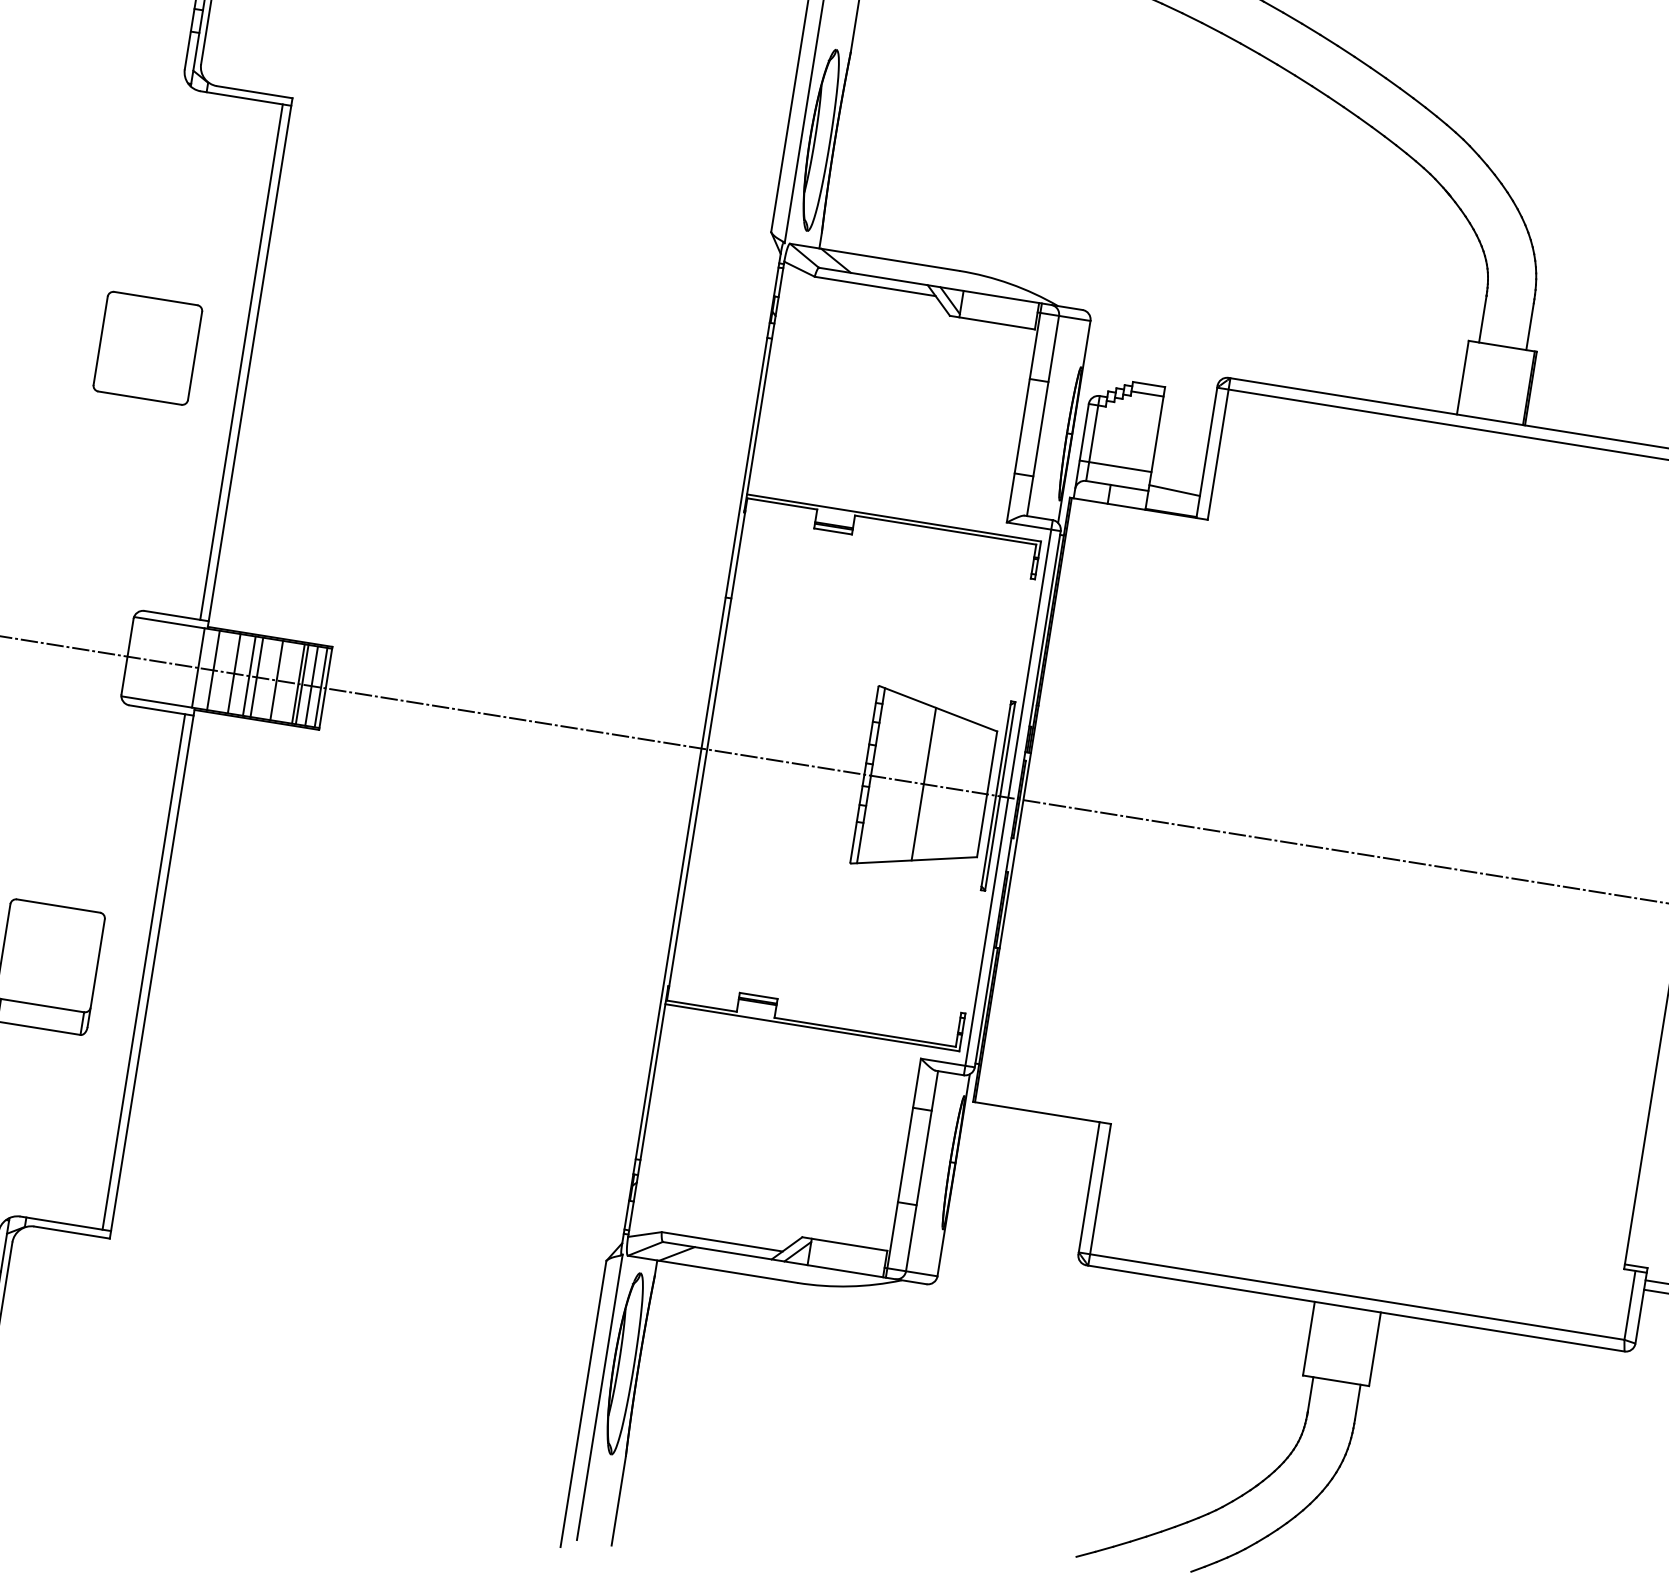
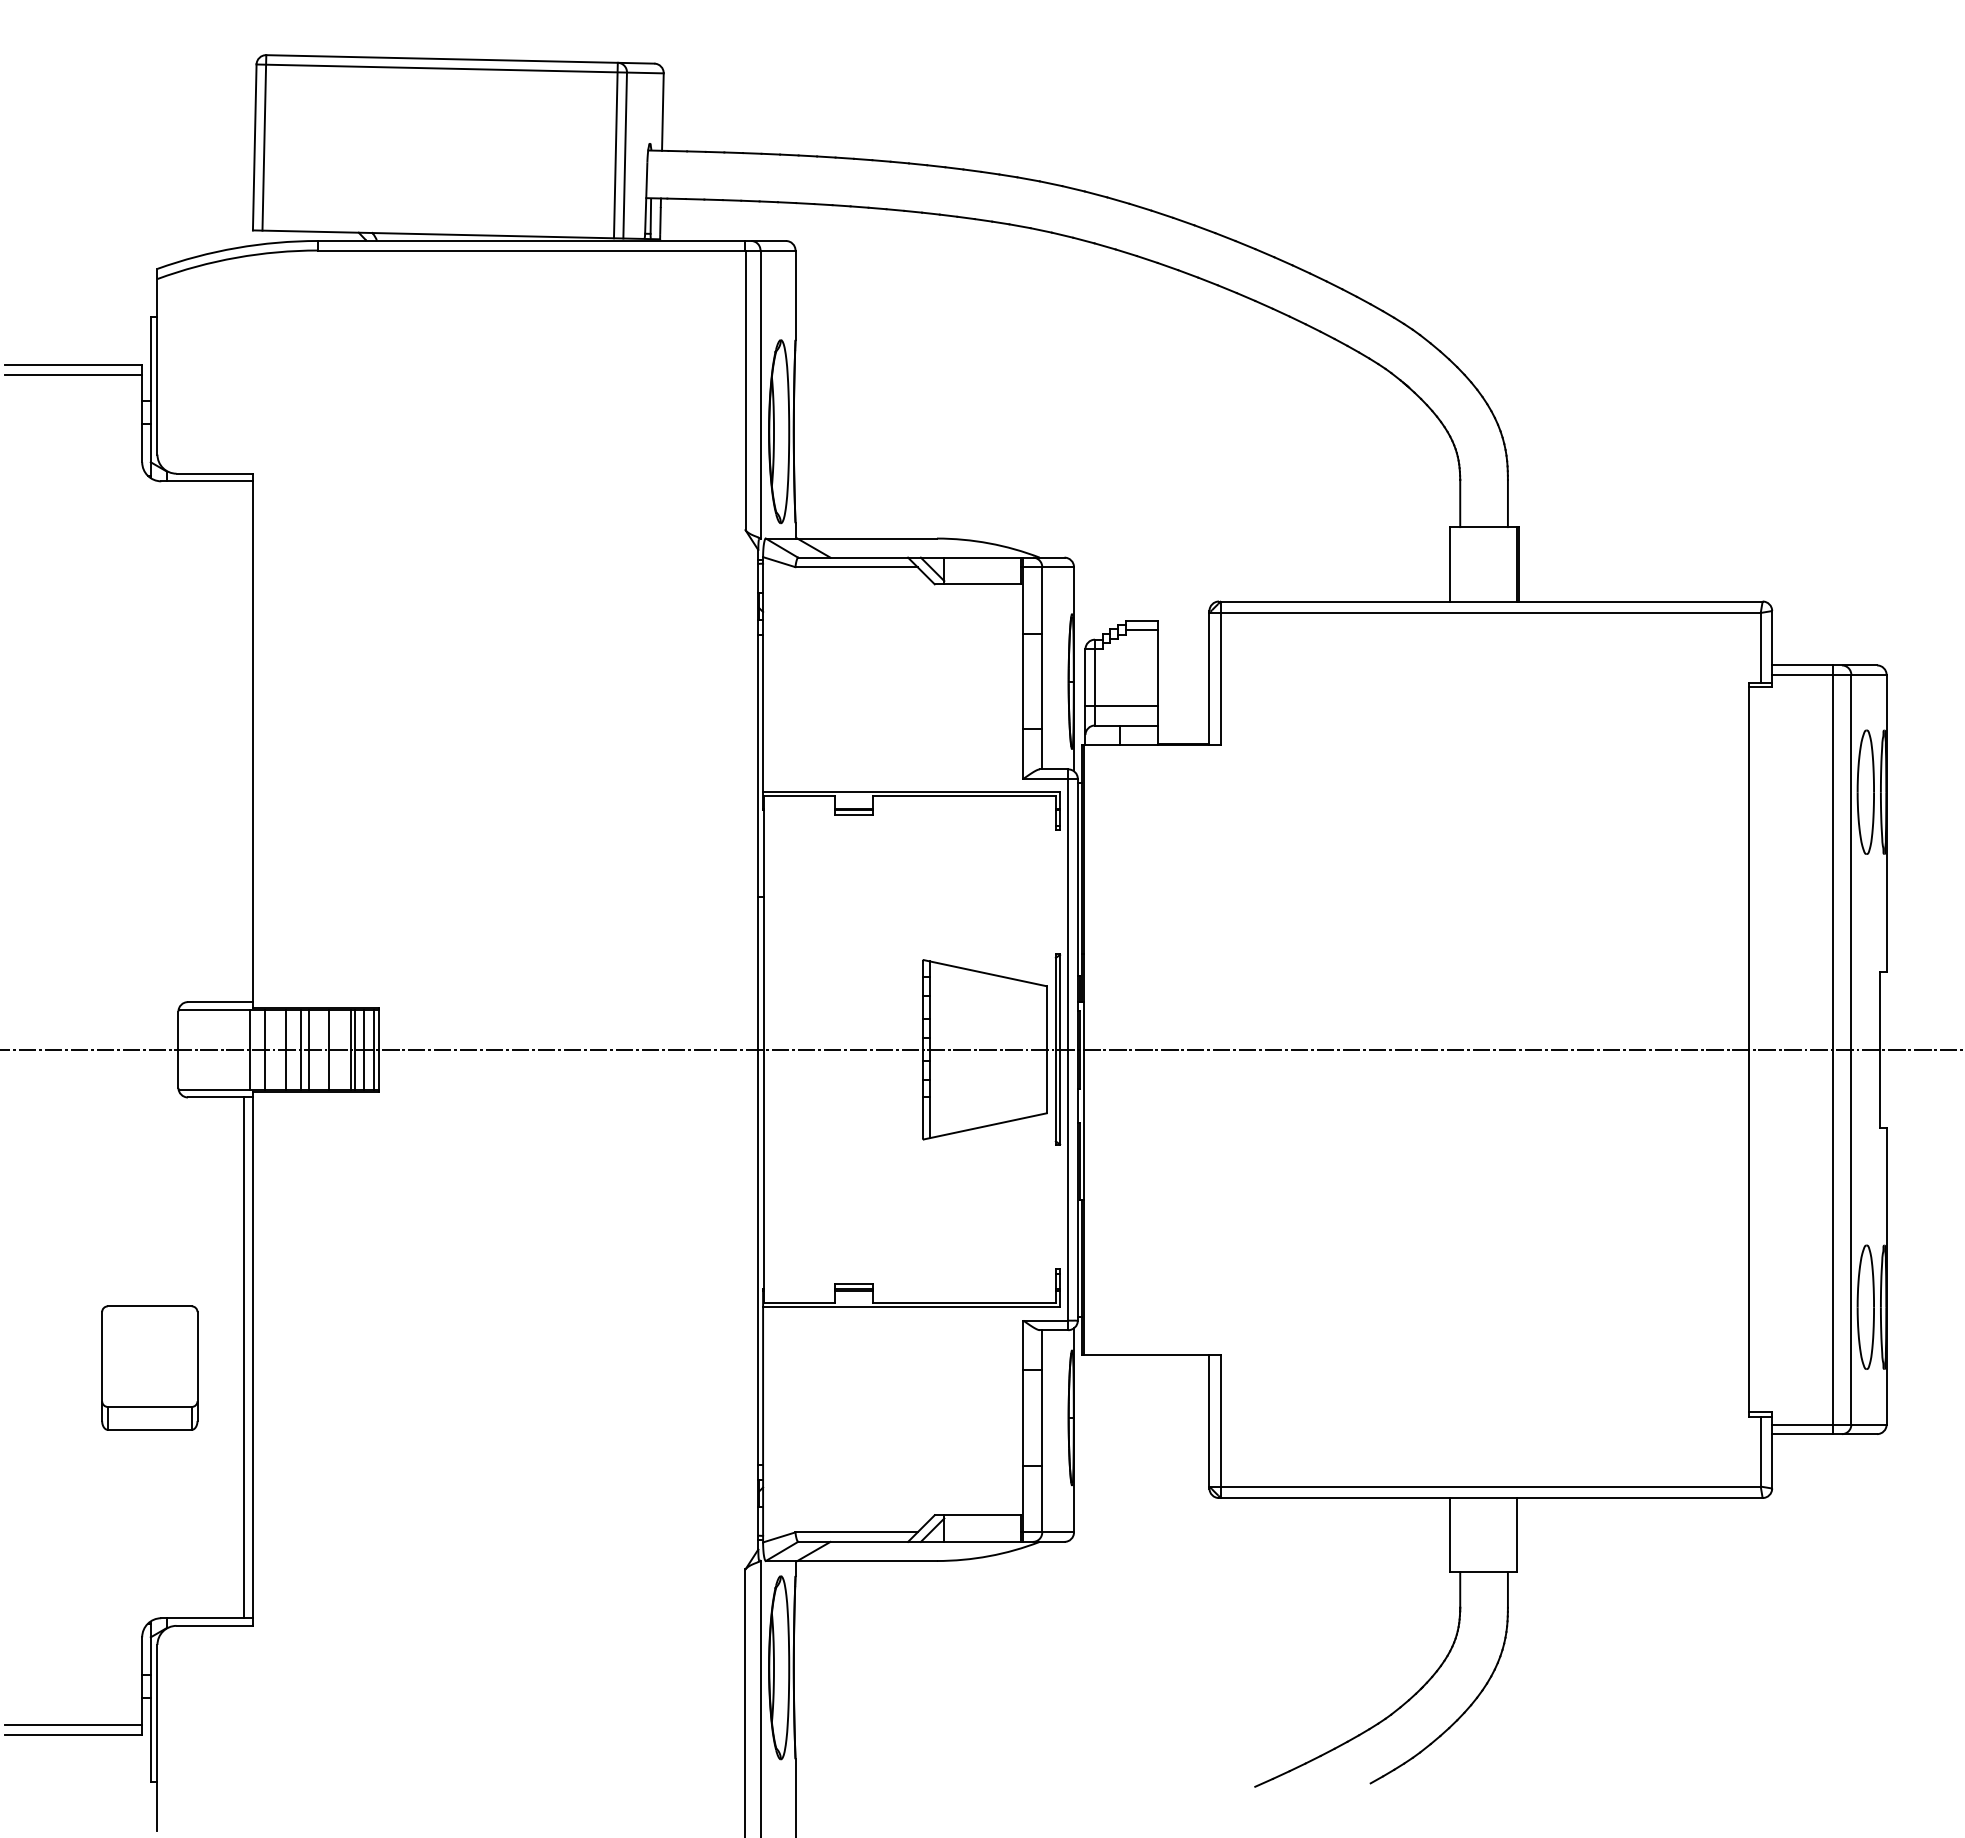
part: (147, 347) -> (149, 742), removed
line: (241, 361) -> (244, 741), removed
line: (1174, 490) -> (1183, 720), removed
line: (923, 783) -> (982, 1049), removed

